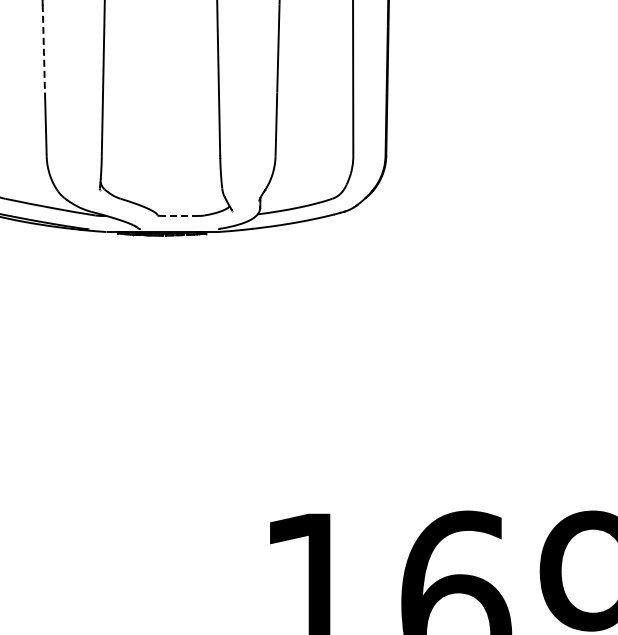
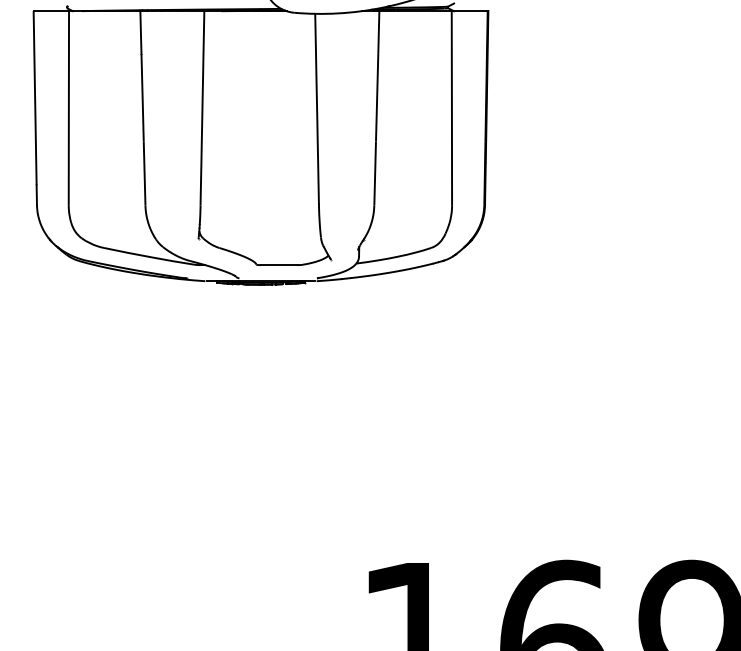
line: (43, 49) -> (142, 98), dashed -> solid
line: (179, 216) -> (278, 265), dashed -> solid

